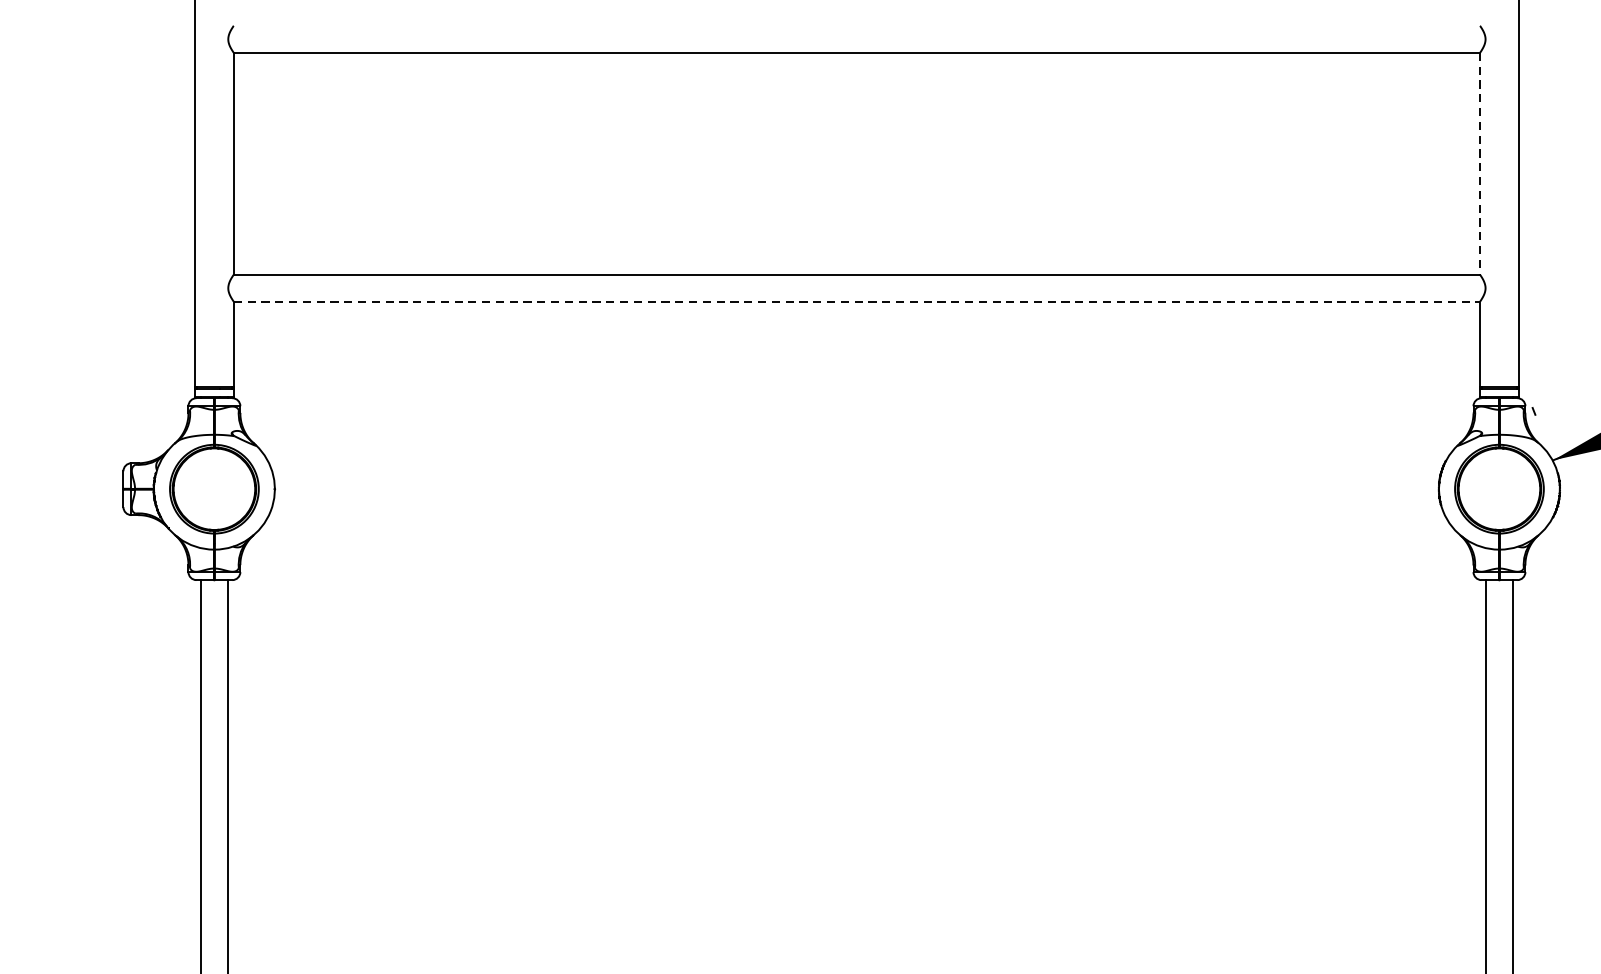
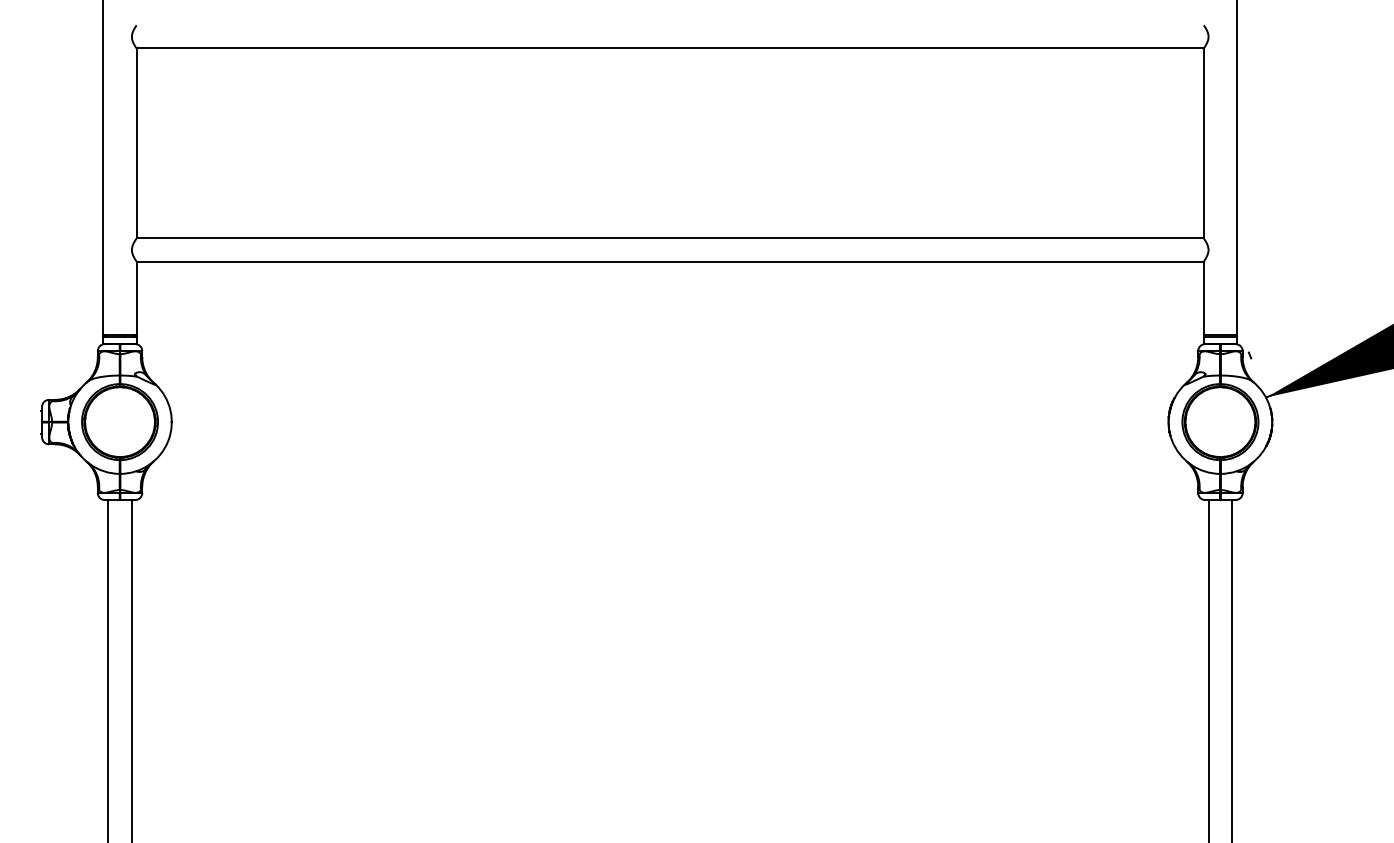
line: (1479, 163) -> (1203, 143), dashed -> solid
line: (857, 301) -> (670, 261), dashed -> solid

